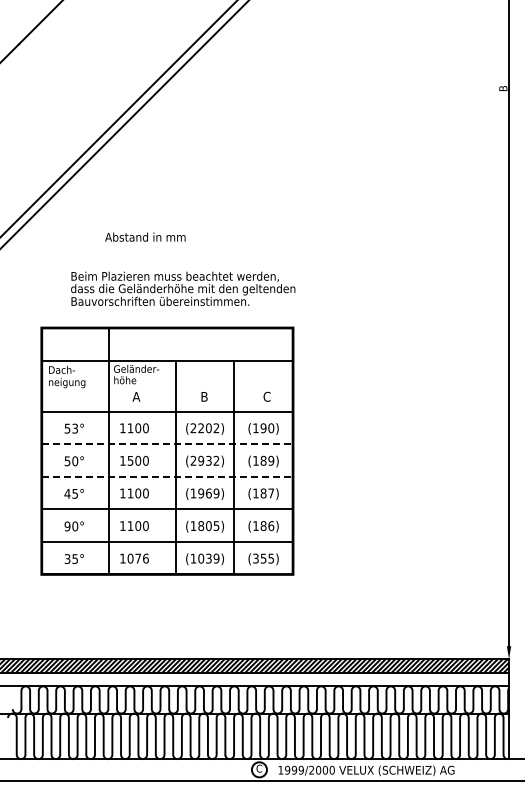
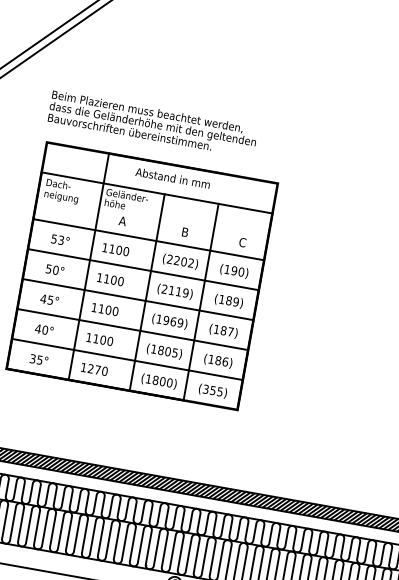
text: (145, 236) -> (173, 177), moved
text: (183, 288) -> (153, 123), moved
line: (167, 444) -> (143, 270), dashed -> solid
text: (130, 460) -> (106, 278), 1500 -> 1100
text: (208, 460) -> (178, 291), (2932) -> (2119)
line: (167, 476) -> (138, 299), dashed -> solid
text: (67, 526) -> (38, 328), 90° -> 40°
text: (137, 558) -> (97, 369), 1076 -> 1270
text: (208, 558) -> (162, 381), (1039) -> (1800)

